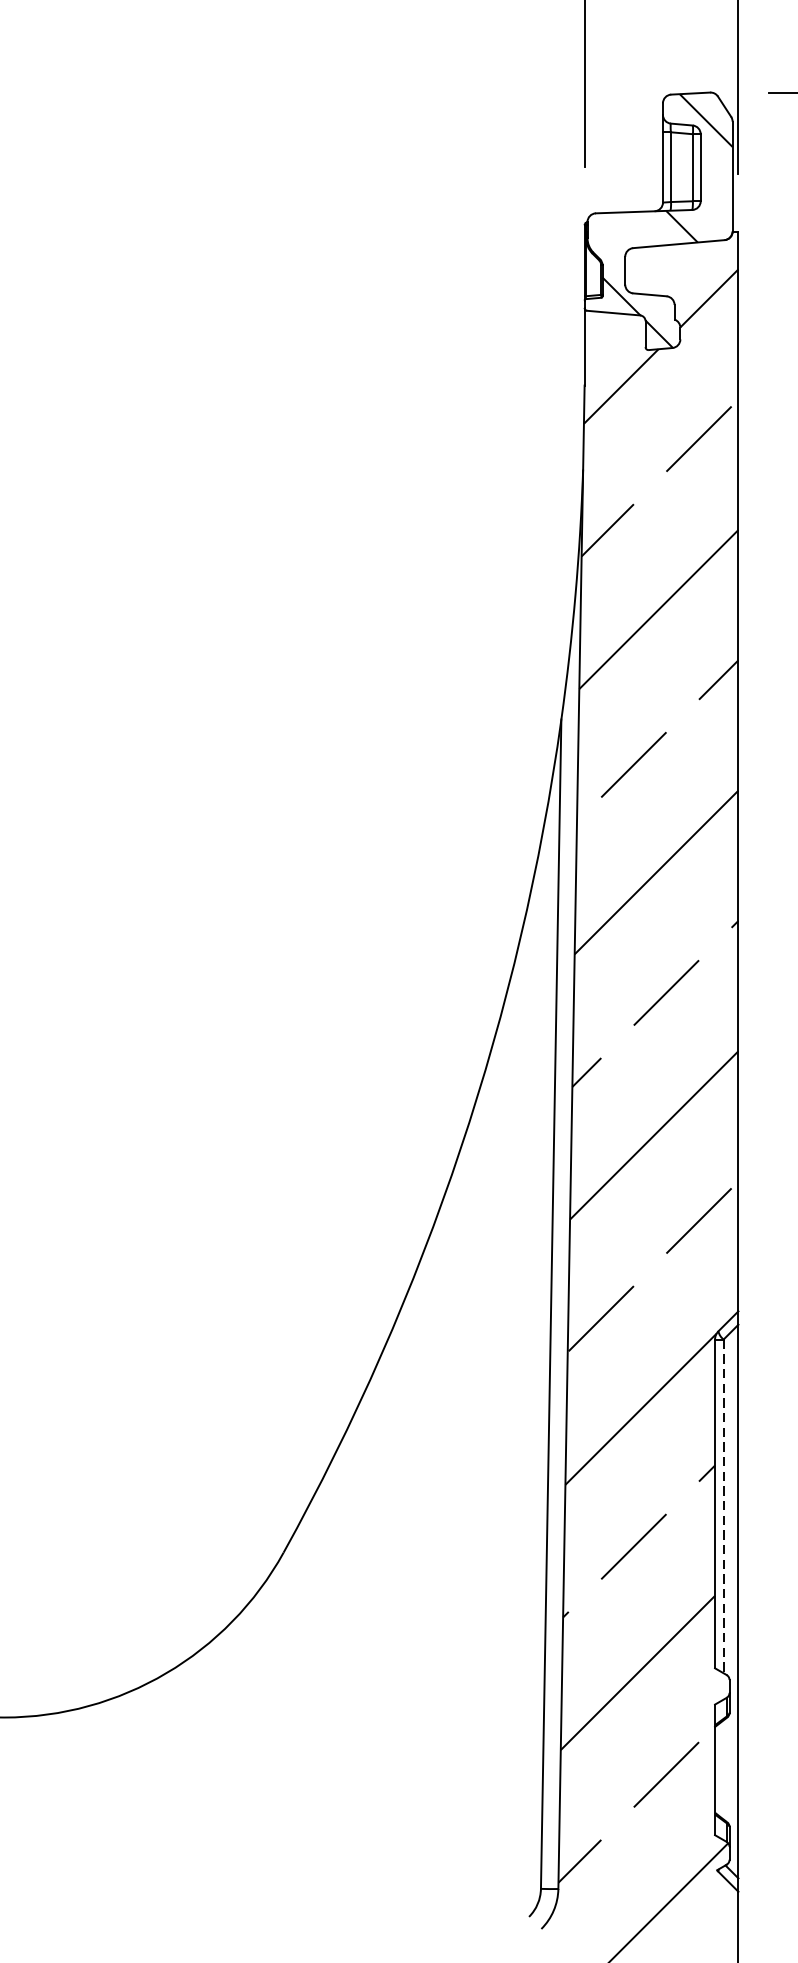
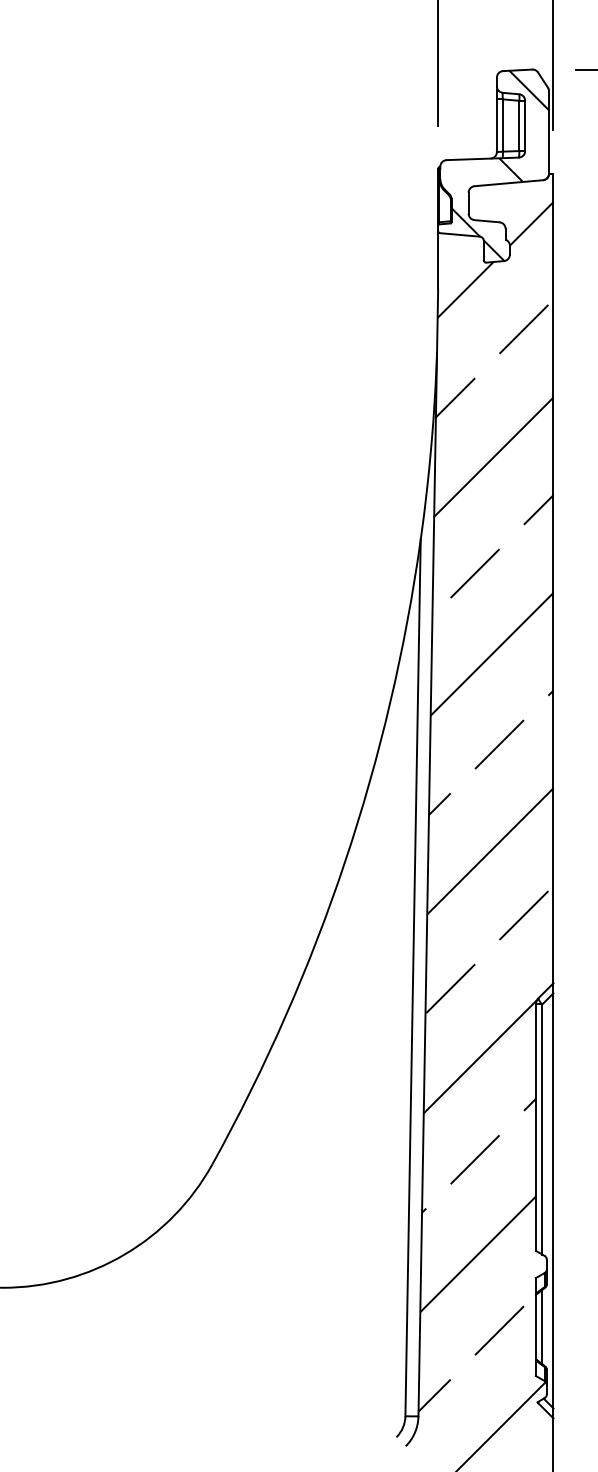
line: (723, 1507) -> (542, 1130), dashed -> solid
line: (723, 1769) -> (542, 1326), added

